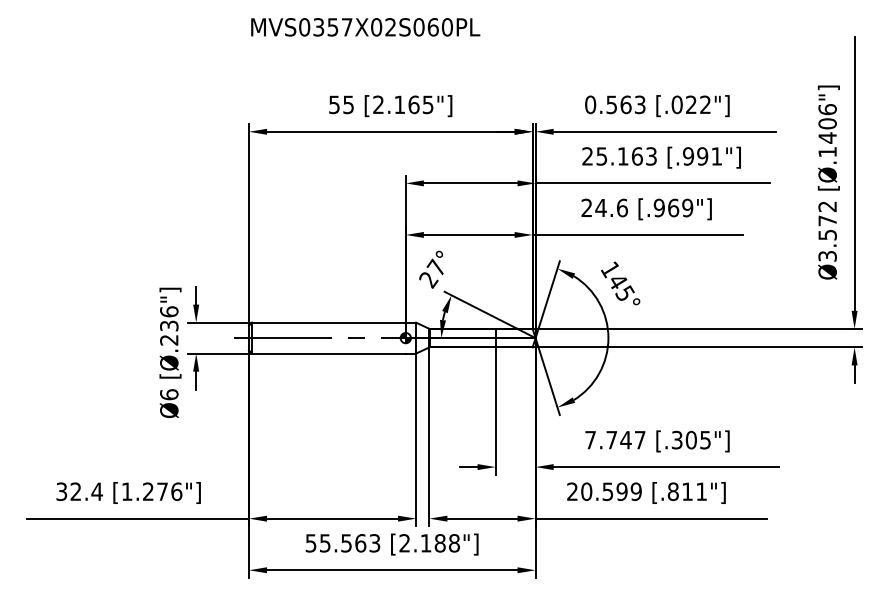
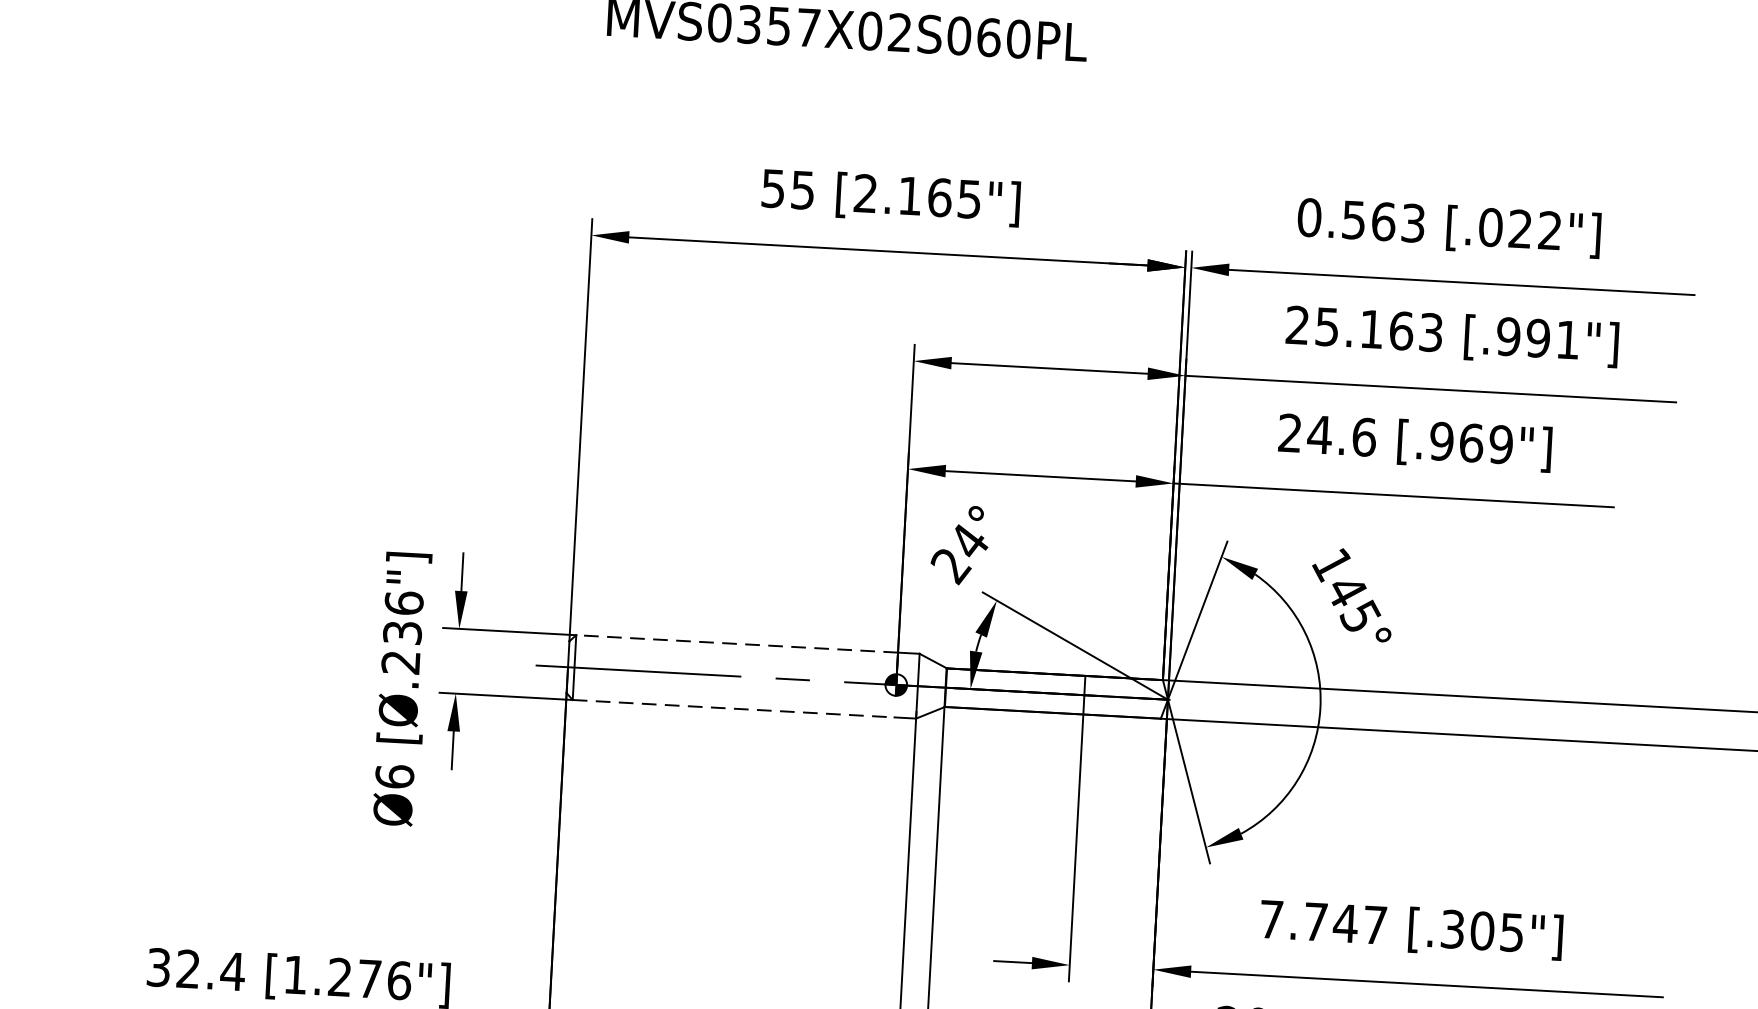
text: (435, 266) -> (966, 538), 27° -> 24°
line: (328, 322) -> (736, 643), solid -> dashed
line: (328, 353) -> (732, 708), solid -> dashed

